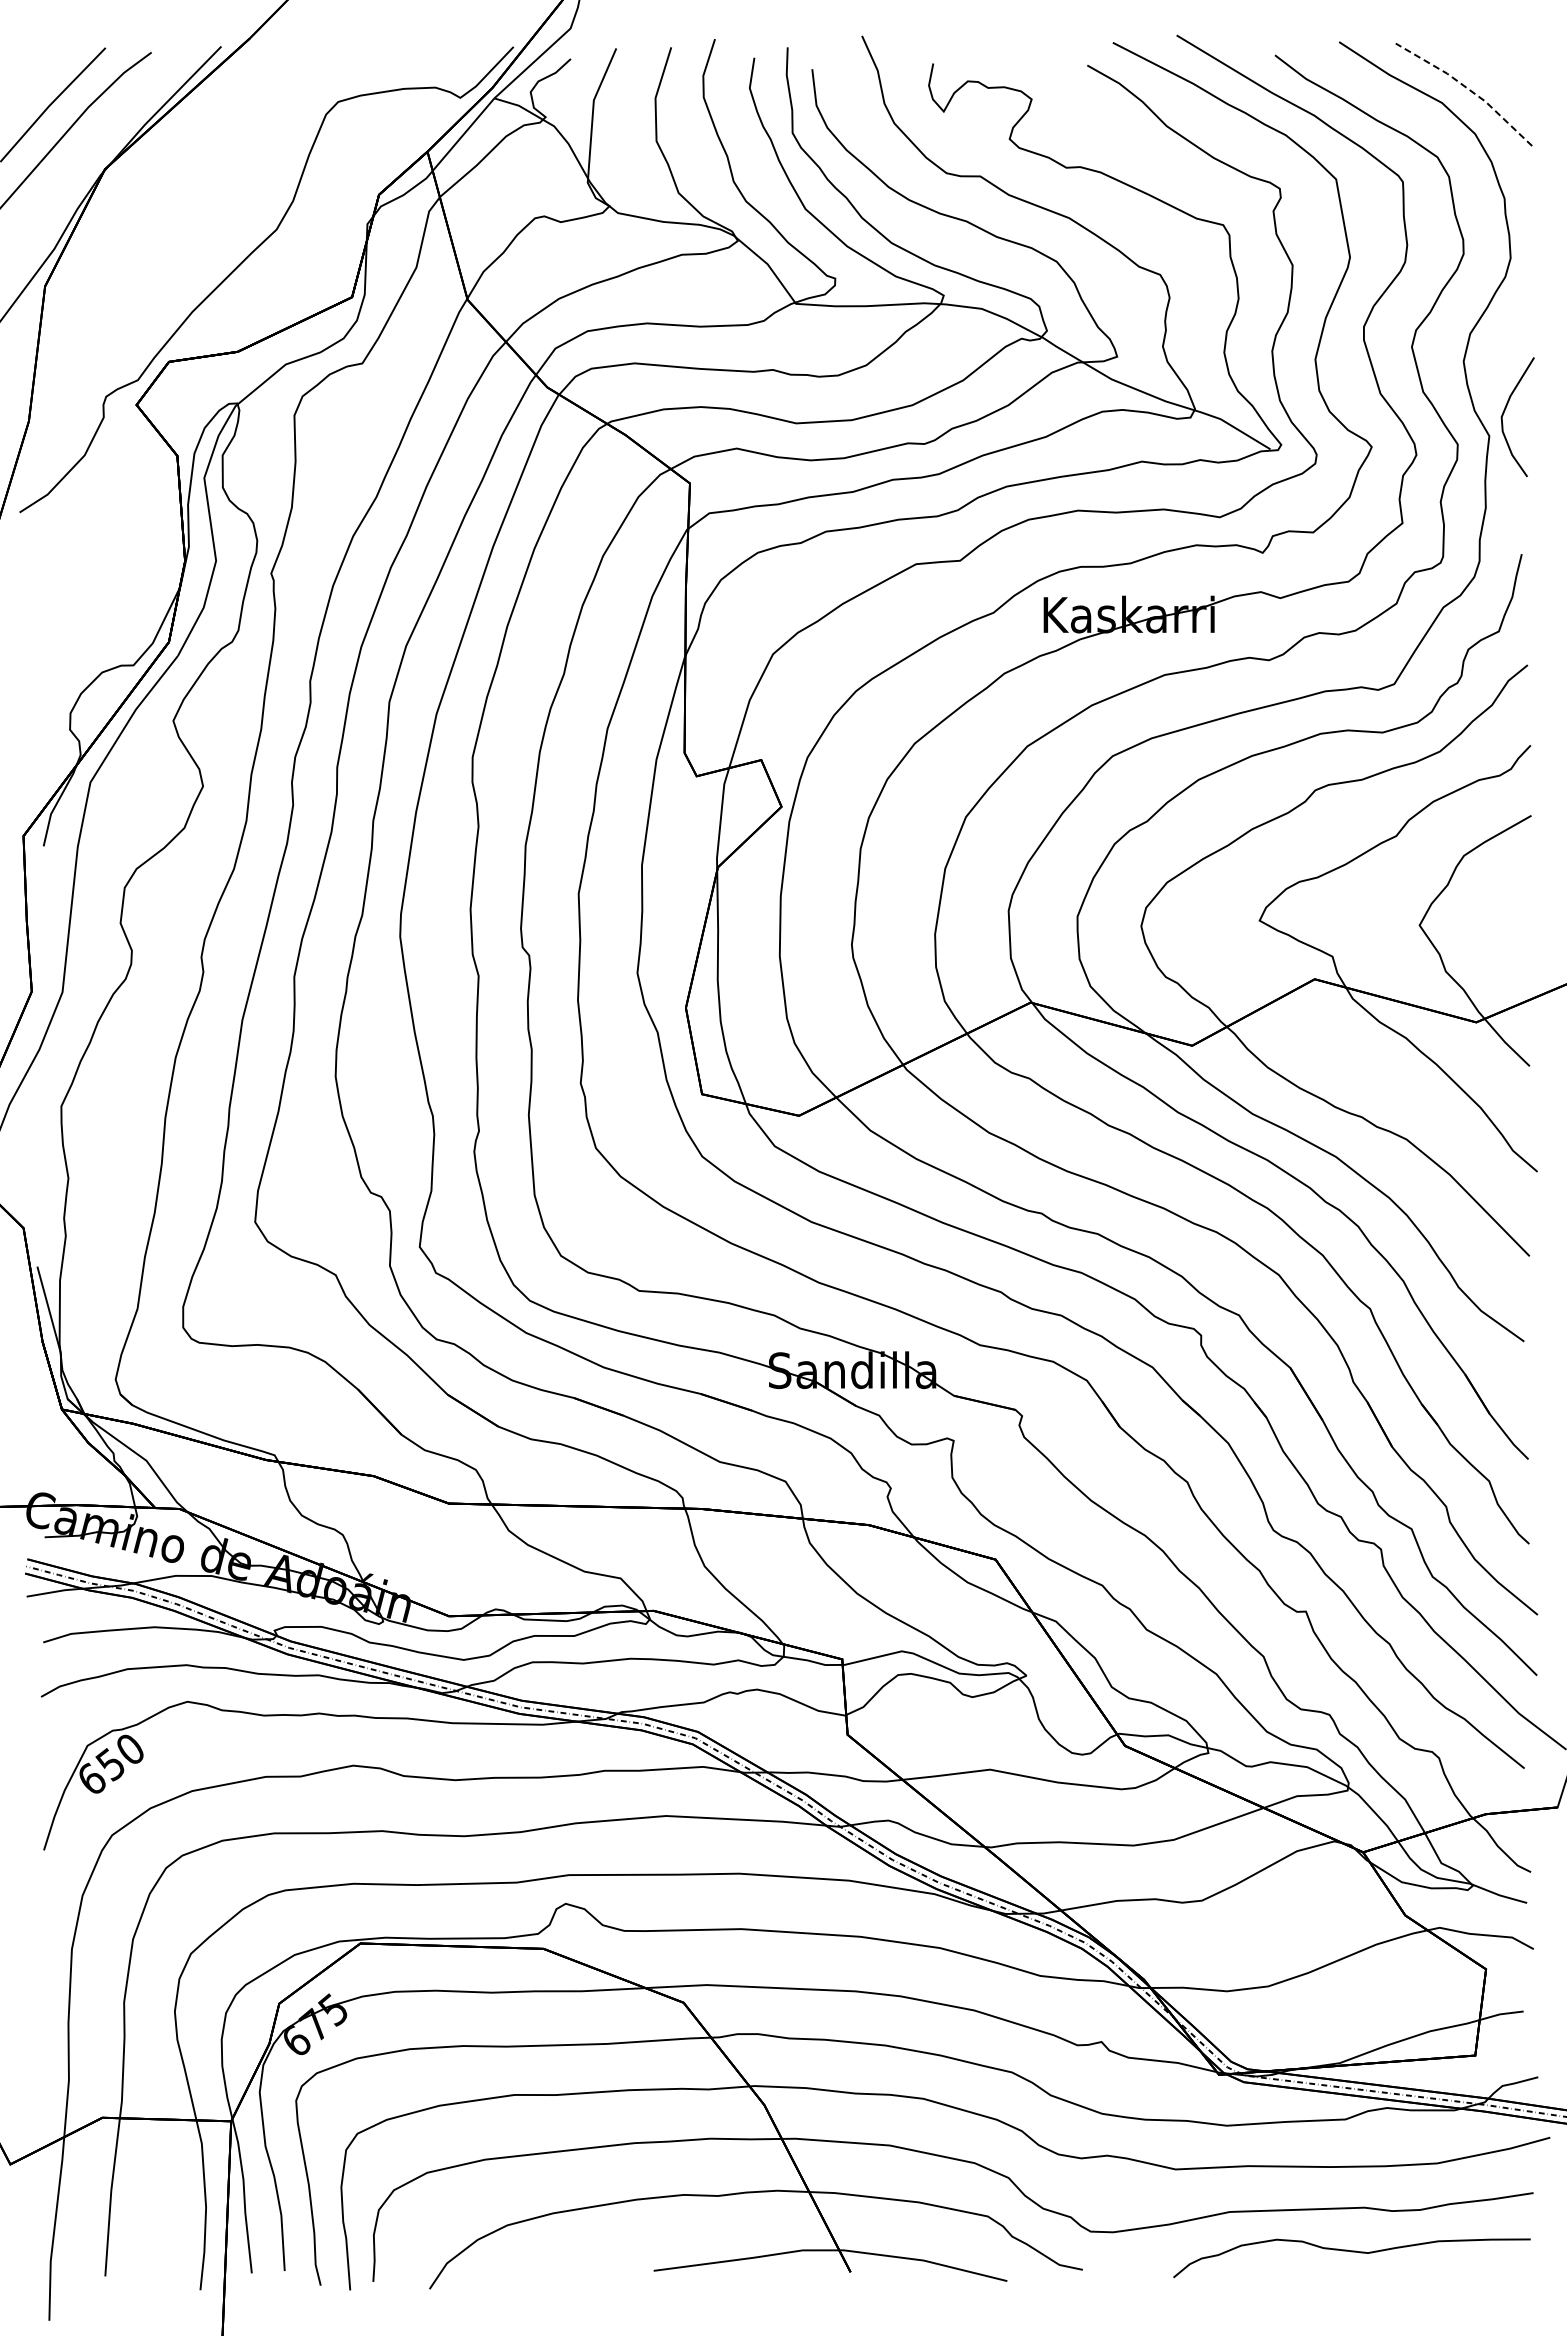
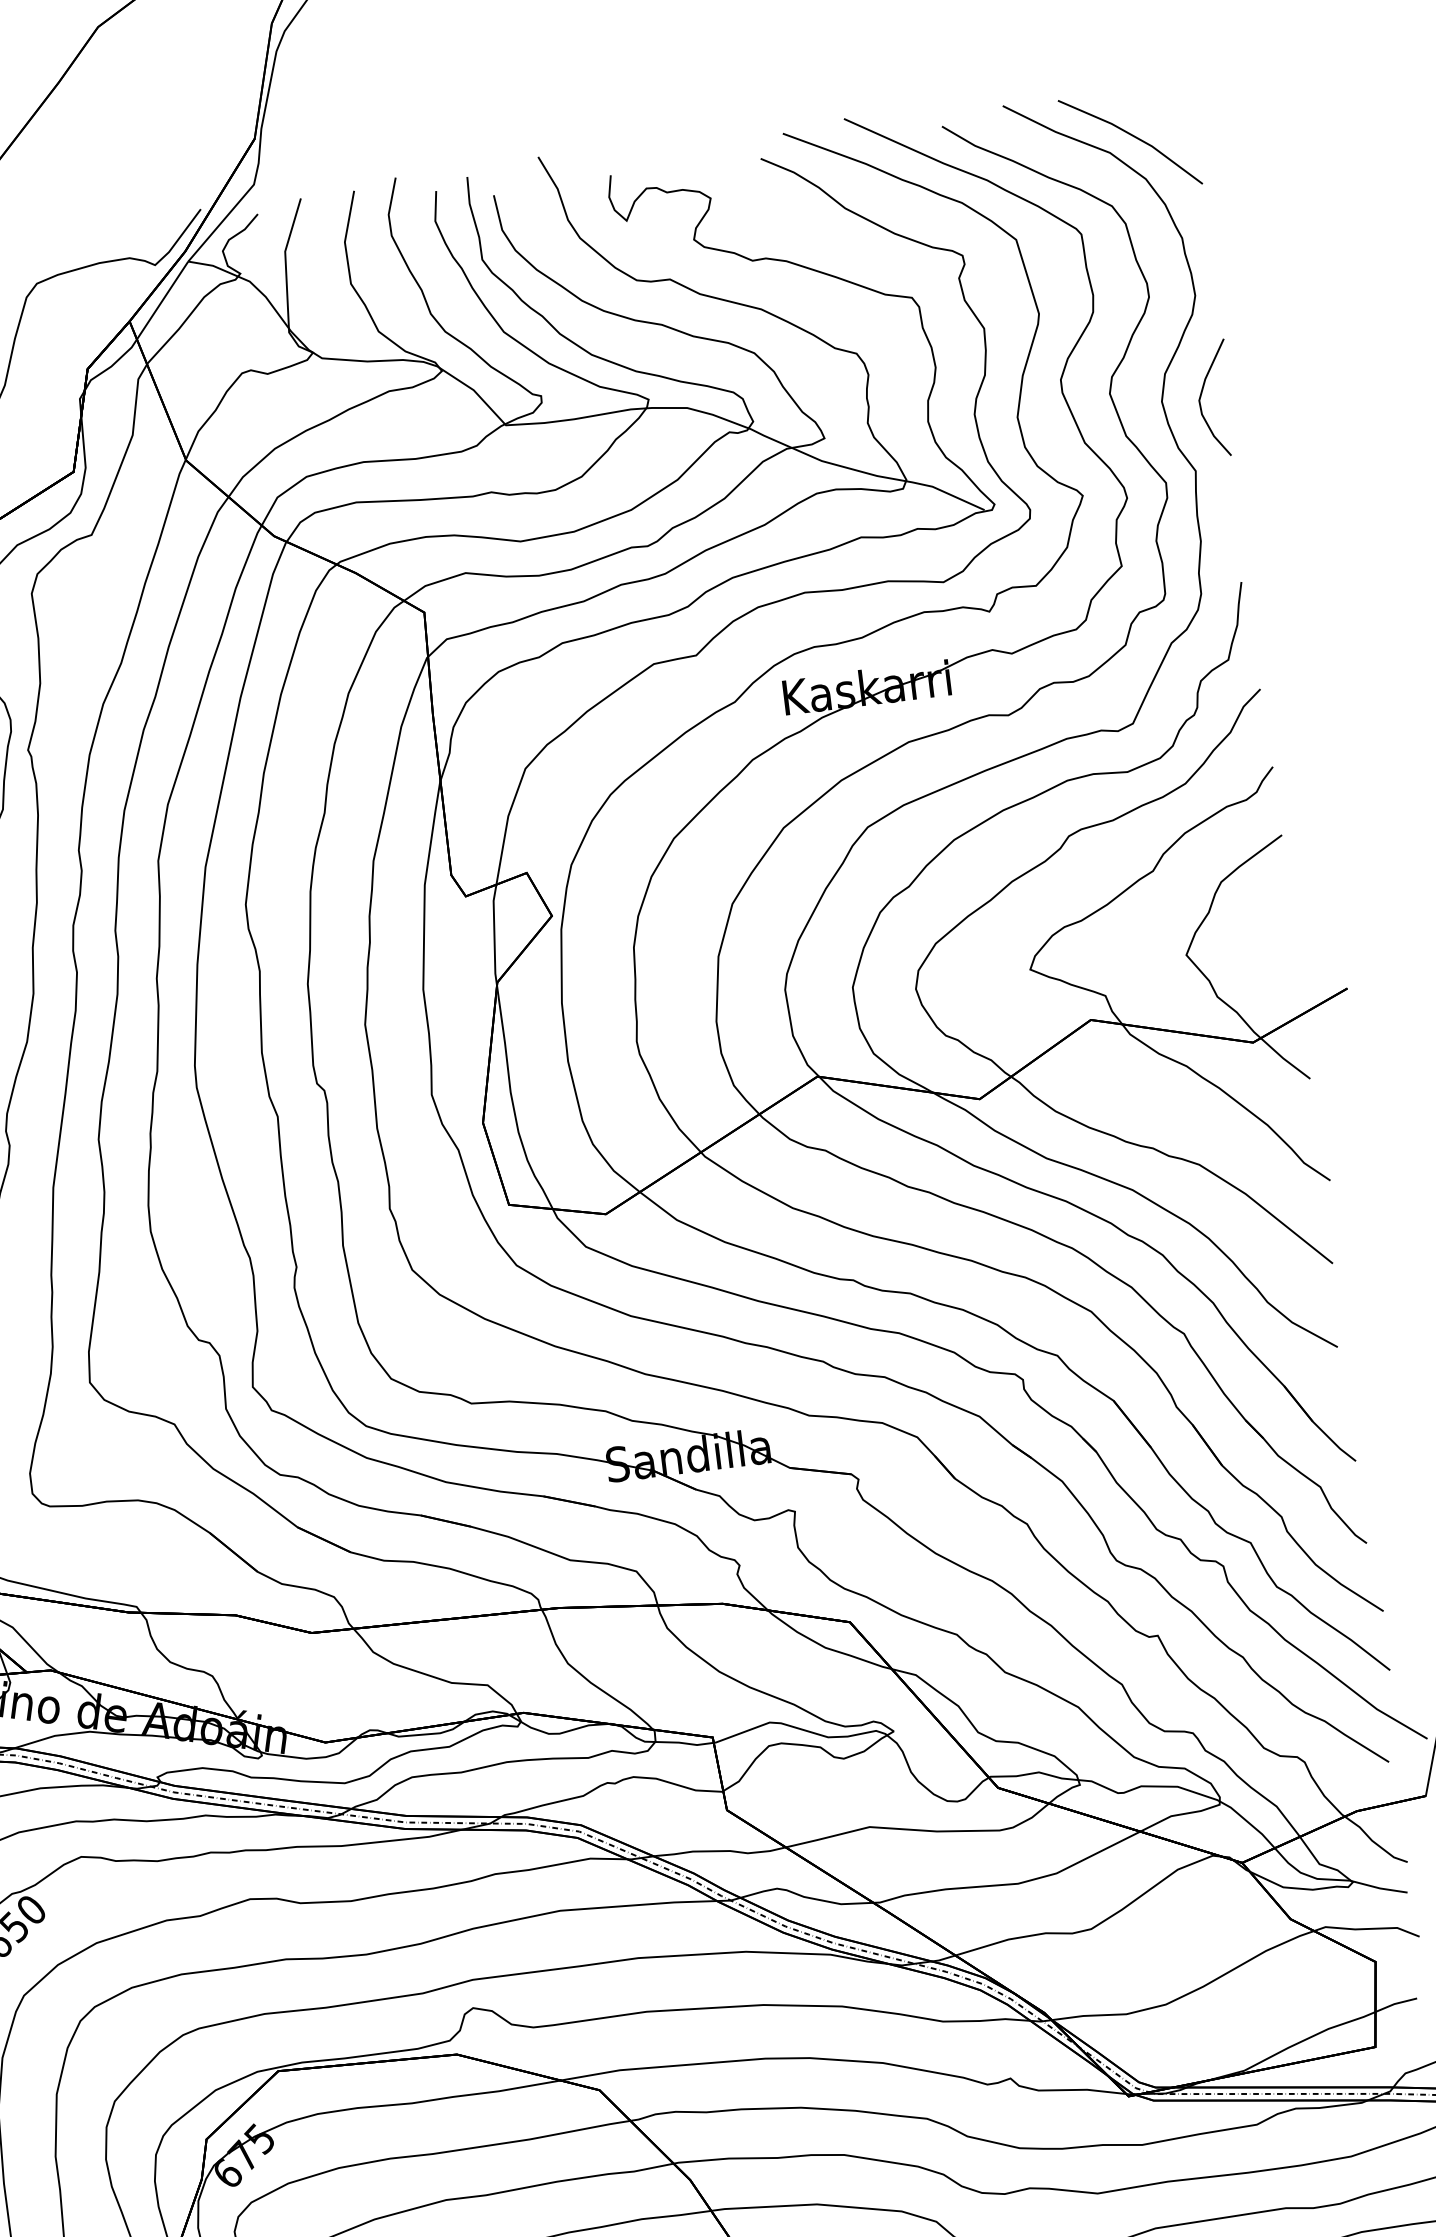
line: (1467, 88) -> (1133, 135), dashed -> solid
curve: (1504, 413) -> (1201, 396), moved

